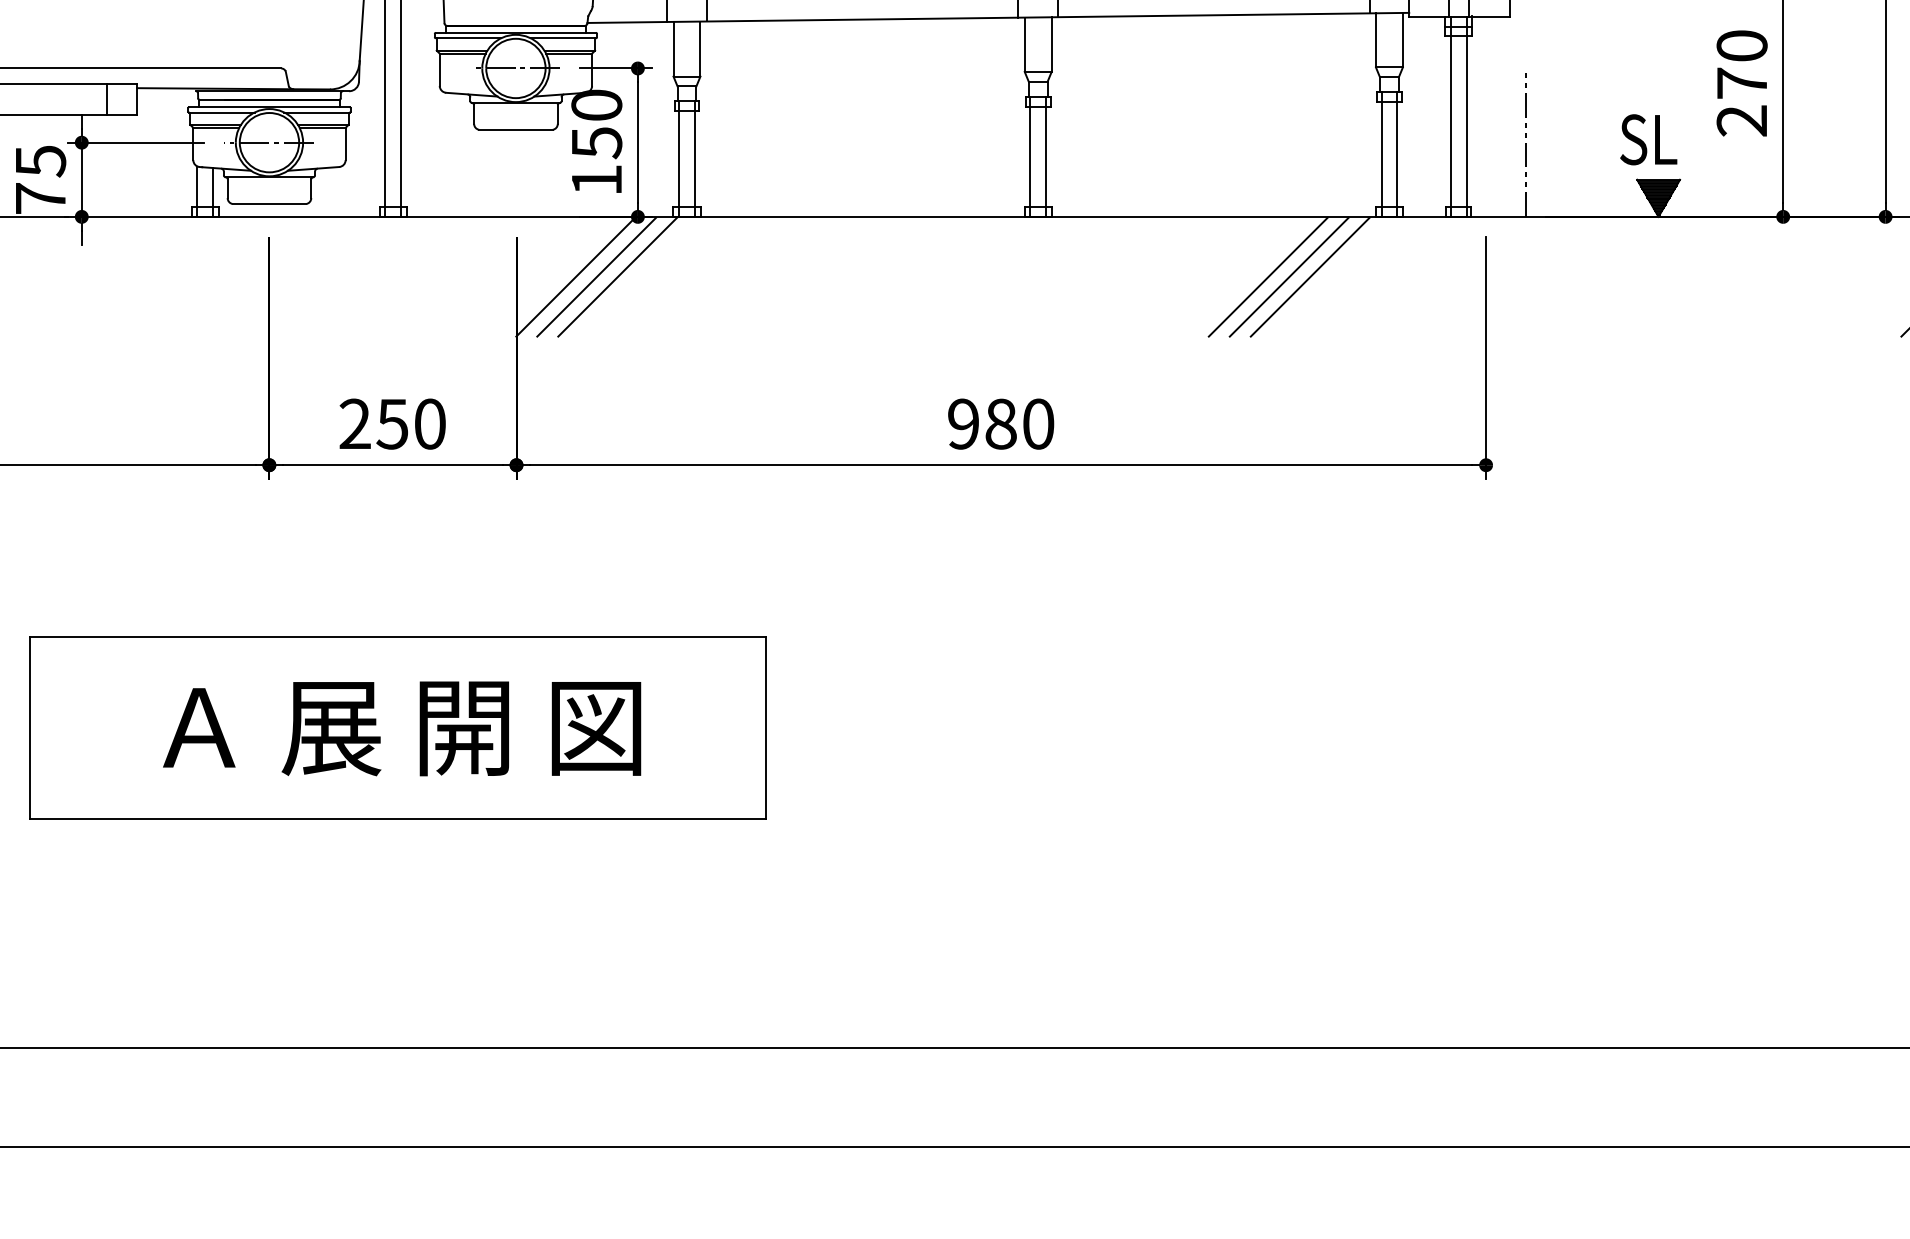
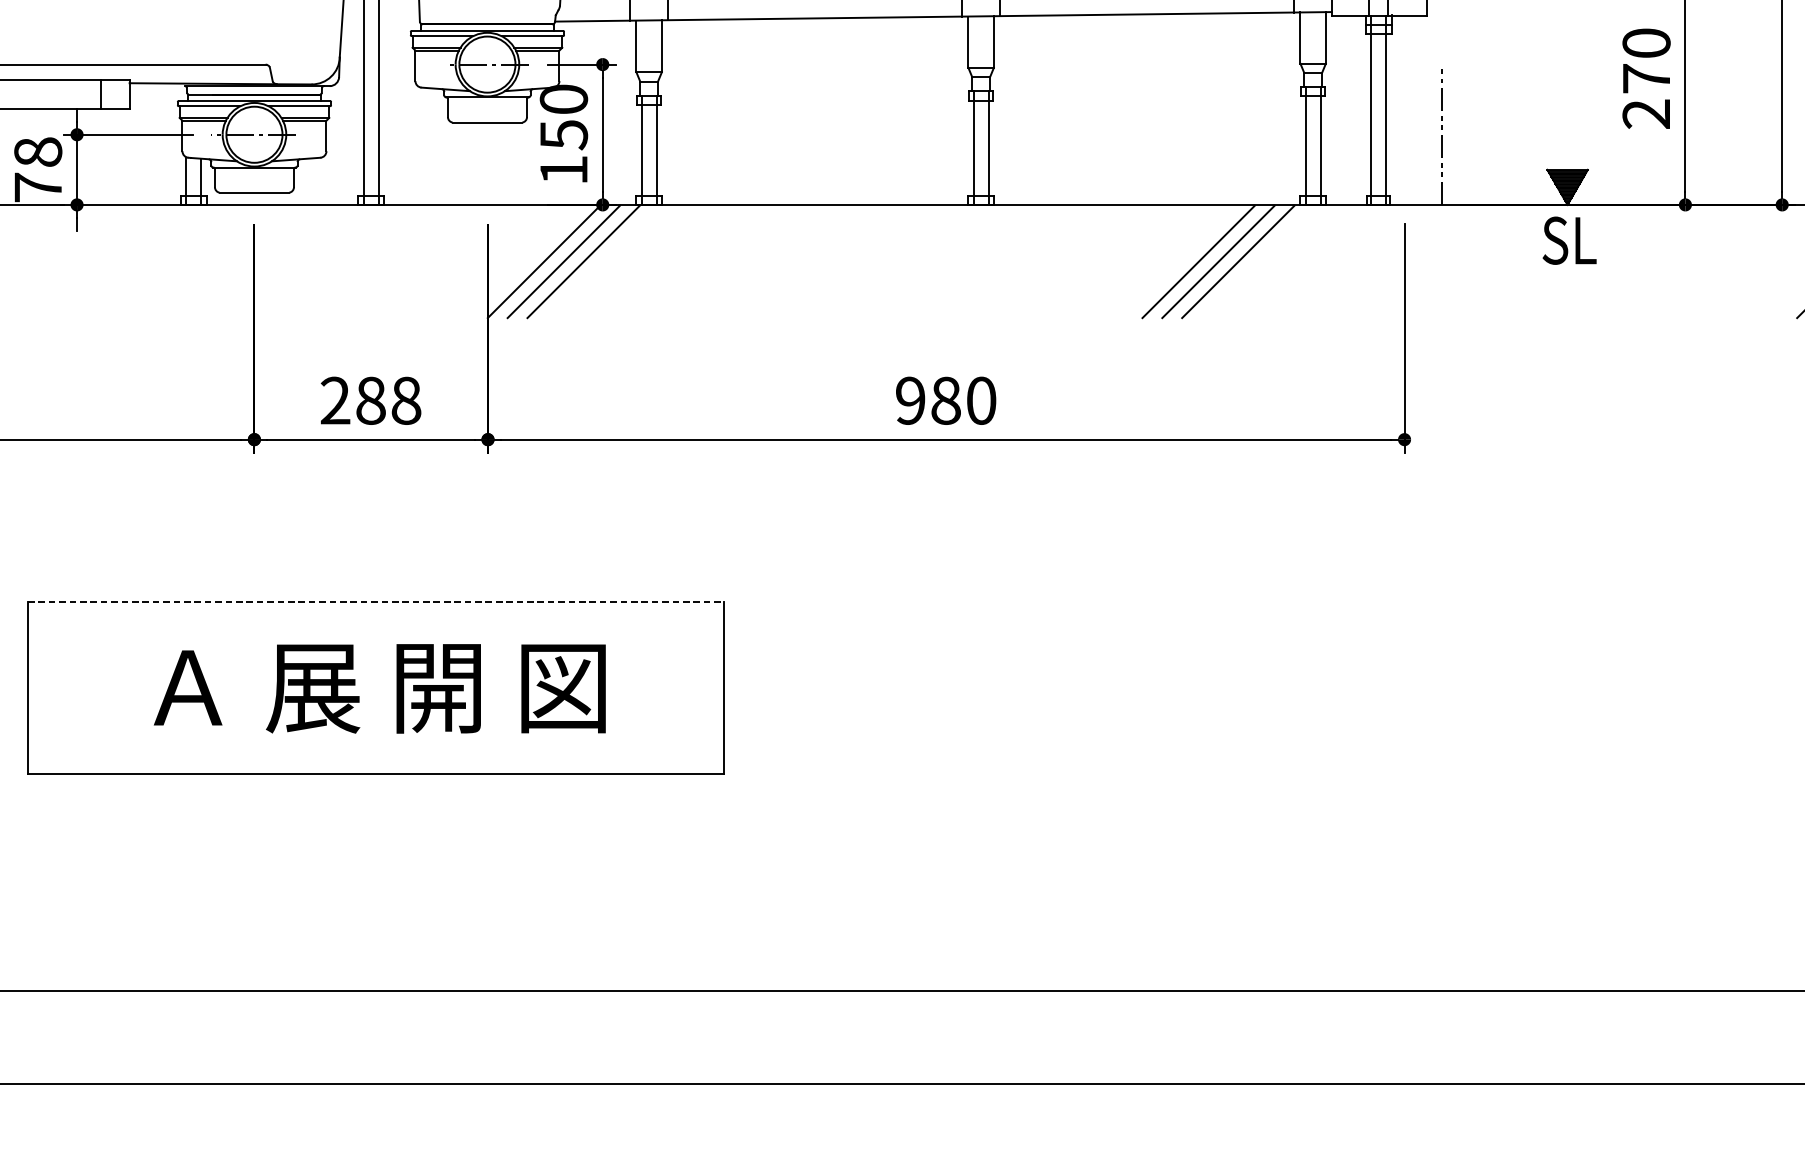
text: (1648, 139) -> (1569, 240), moved
text: (40, 161) -> (38, 152), 75 -> 78
text: (410, 423) -> (387, 400), 250 -> 288
line: (398, 636) -> (376, 601), solid -> dashed

